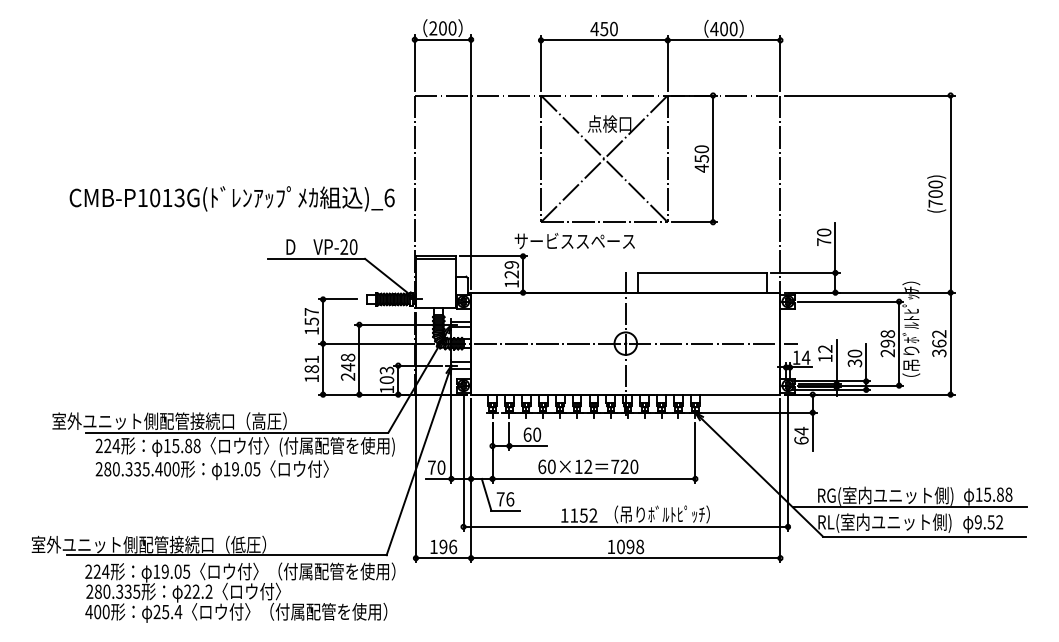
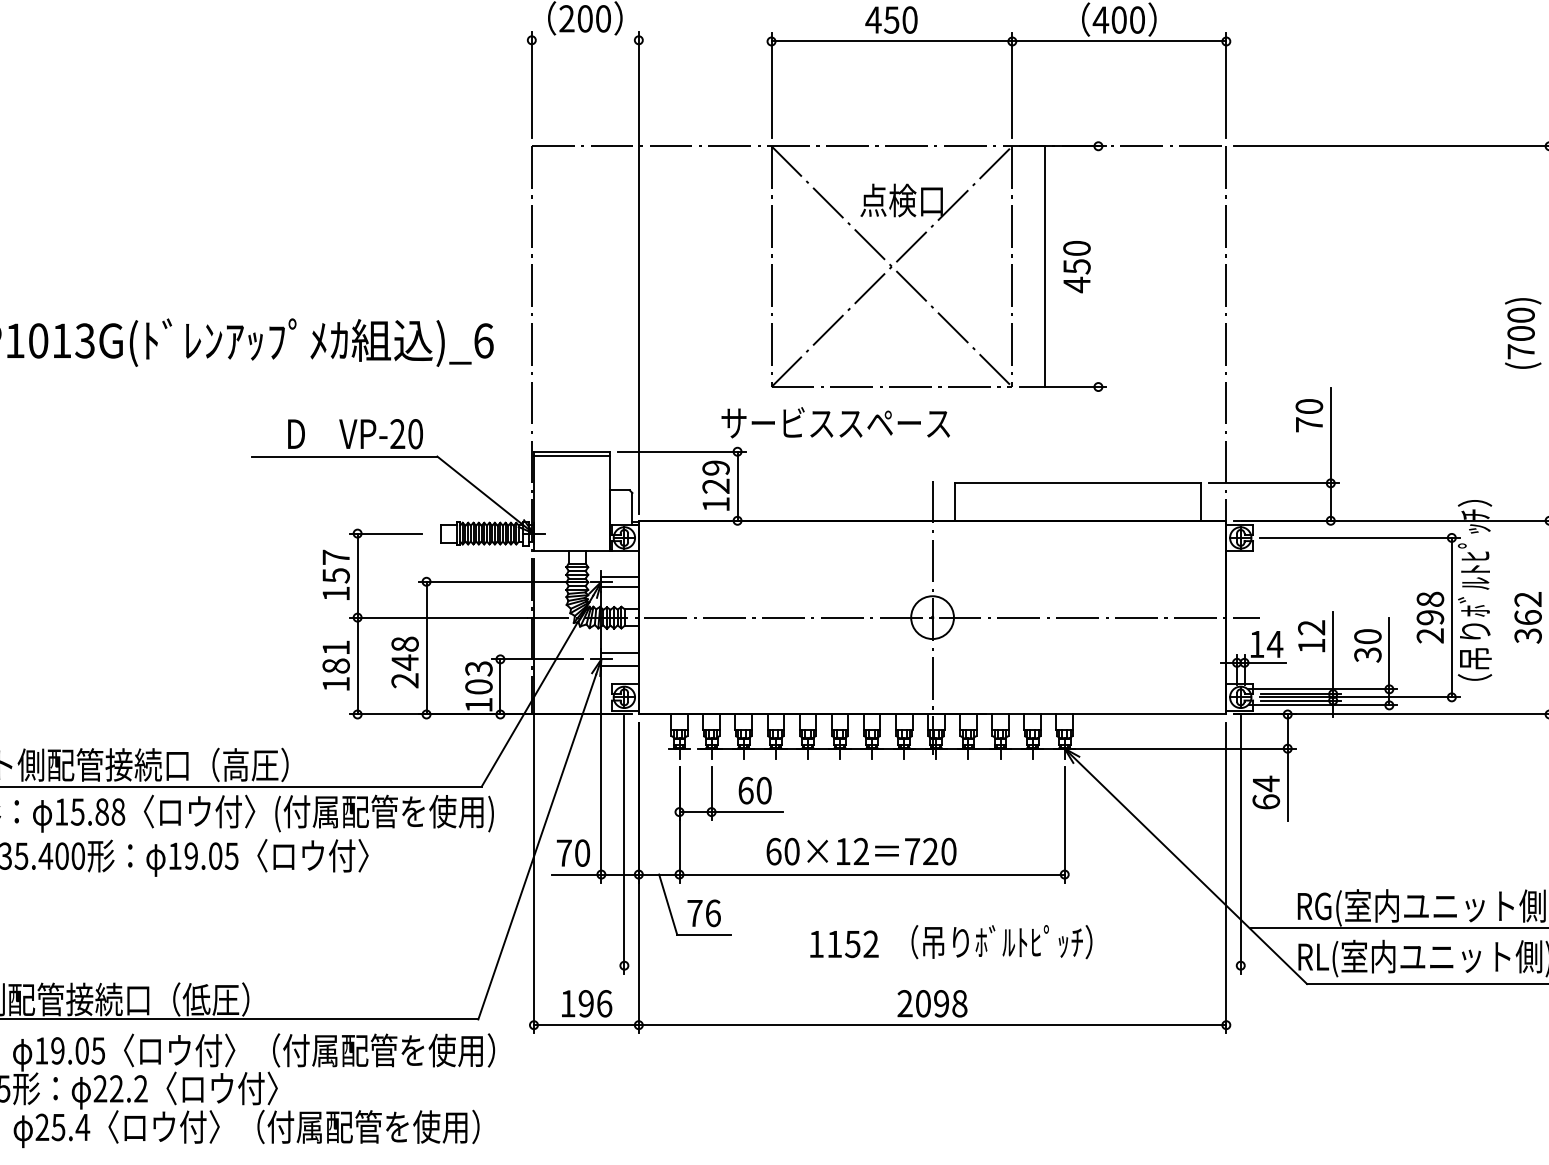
line: (442, 39) -> (584, 39), removed
line: (713, 158) -> (1045, 265), moved
line: (625, 526) -> (932, 964), removed
text: (611, 546) -> (905, 1002), 1098 -> 2098

